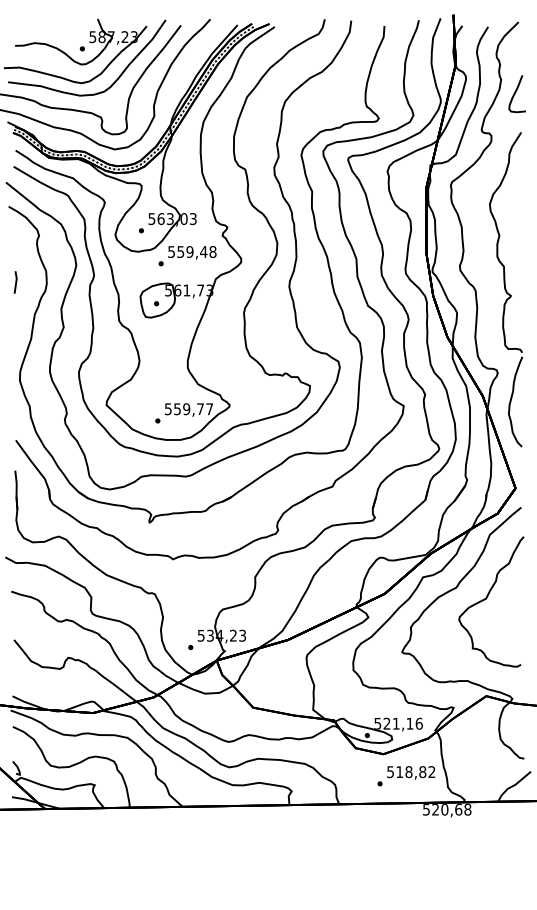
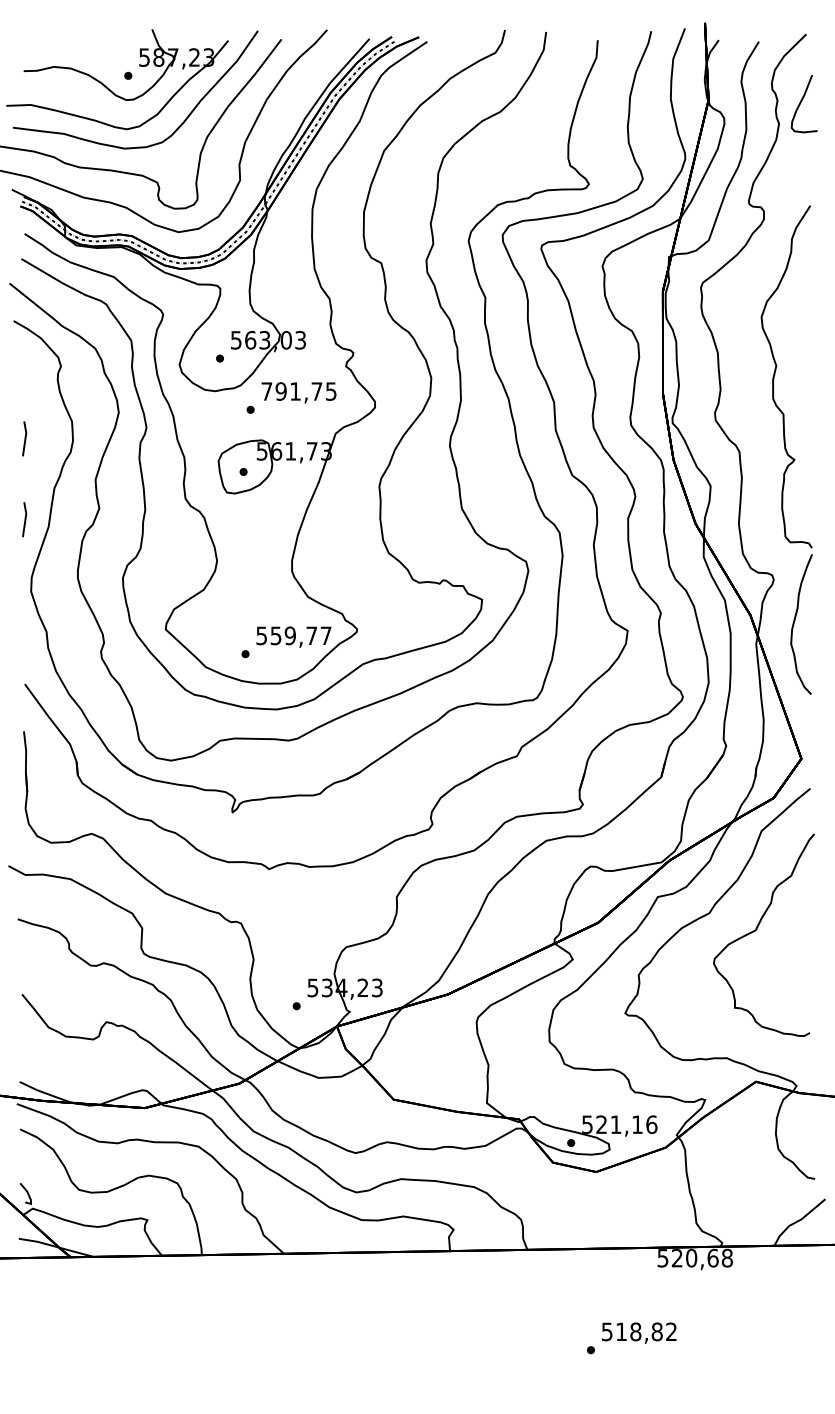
curve: (515, 94) -> (801, 104), moved
text: (192, 251) -> (299, 390), 559,48 -> 791,75
line: (15, 334) -> (24, 519), added
text: (406, 776) -> (631, 1338), moved

